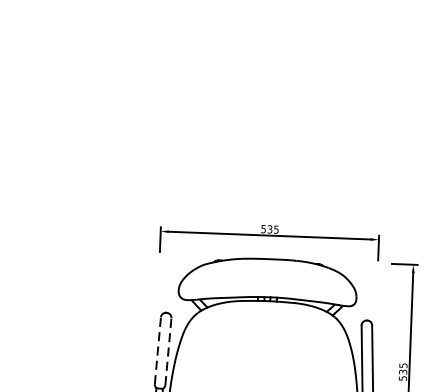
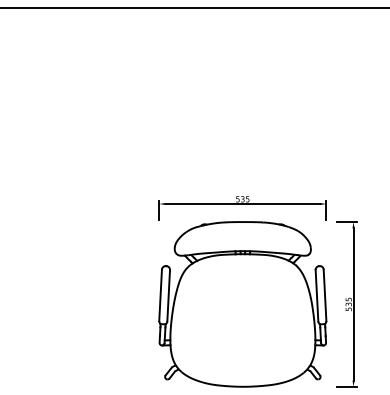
line: (157, 350) -> (160, 295), dashed -> solid
line: (168, 351) -> (168, 295), dashed -> solid

